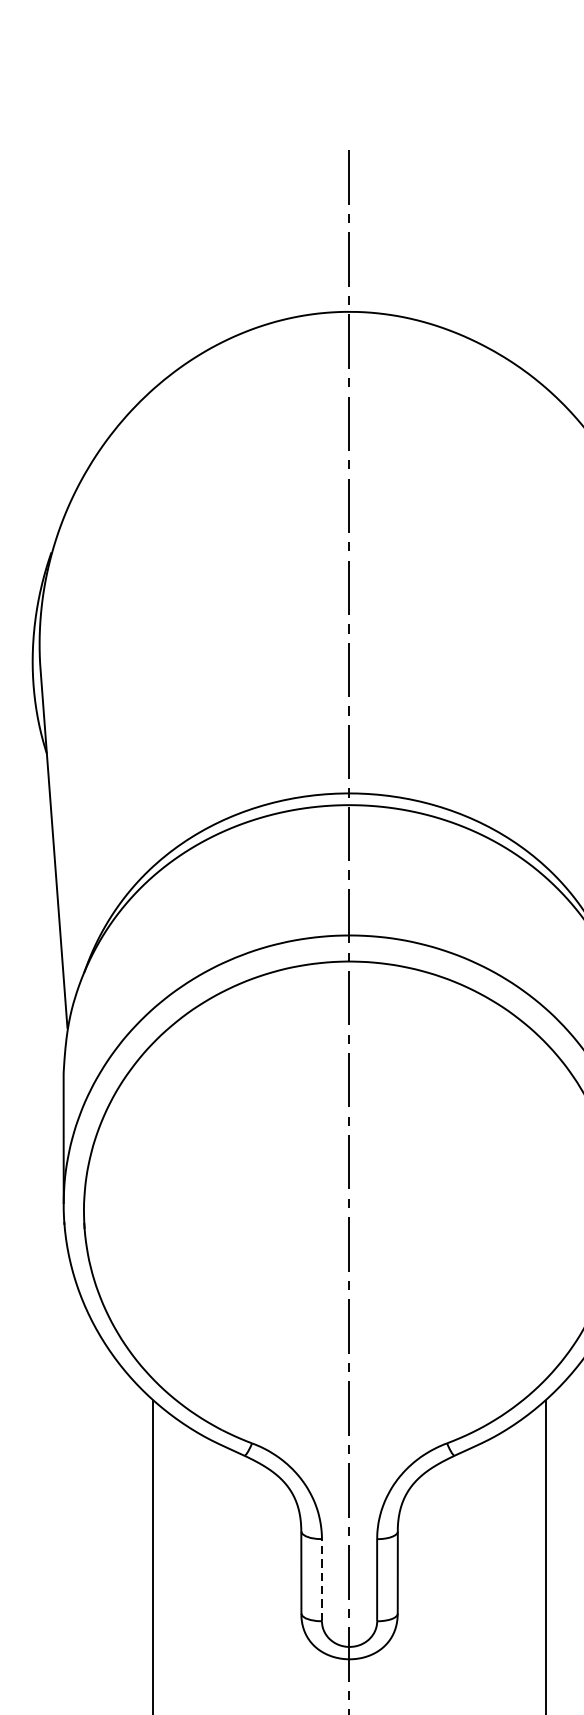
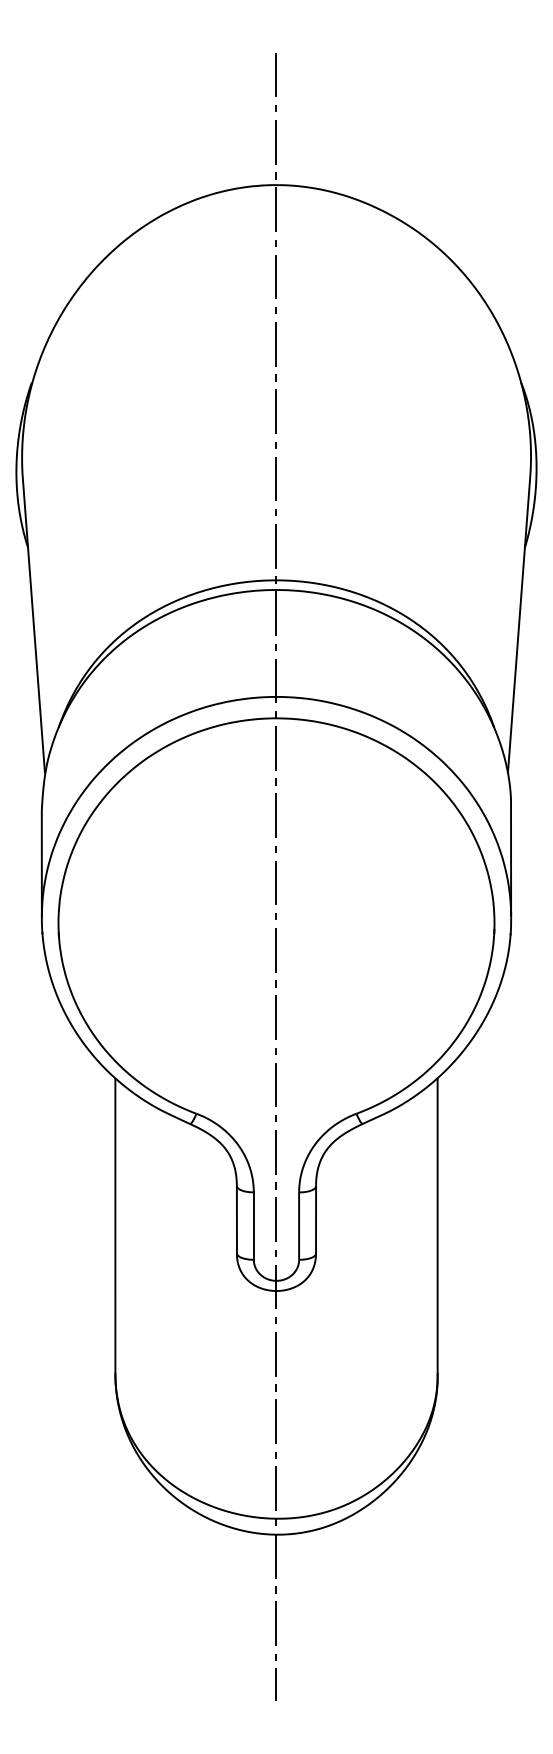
line: (321, 1580) -> (253, 1226), dashed -> solid

